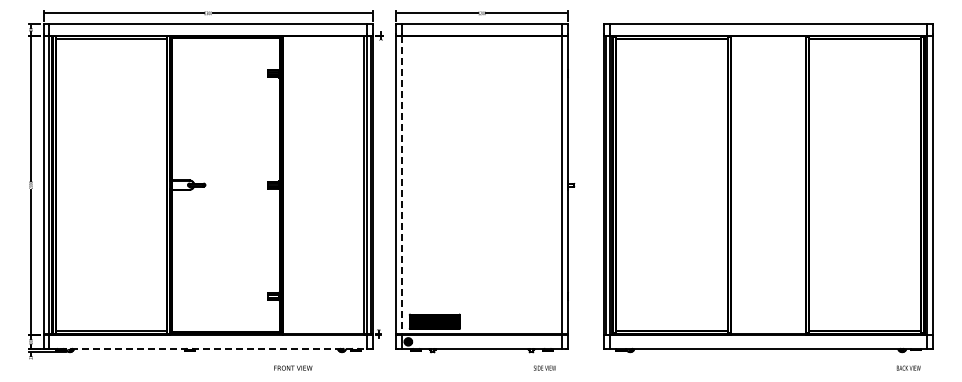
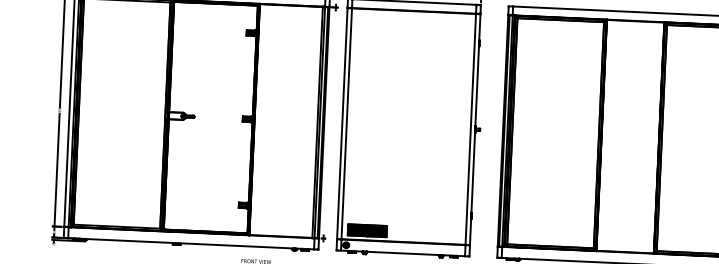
line: (401, 185) -> (346, 124), dashed -> solid
line: (208, 349) -> (191, 244), dashed -> solid

